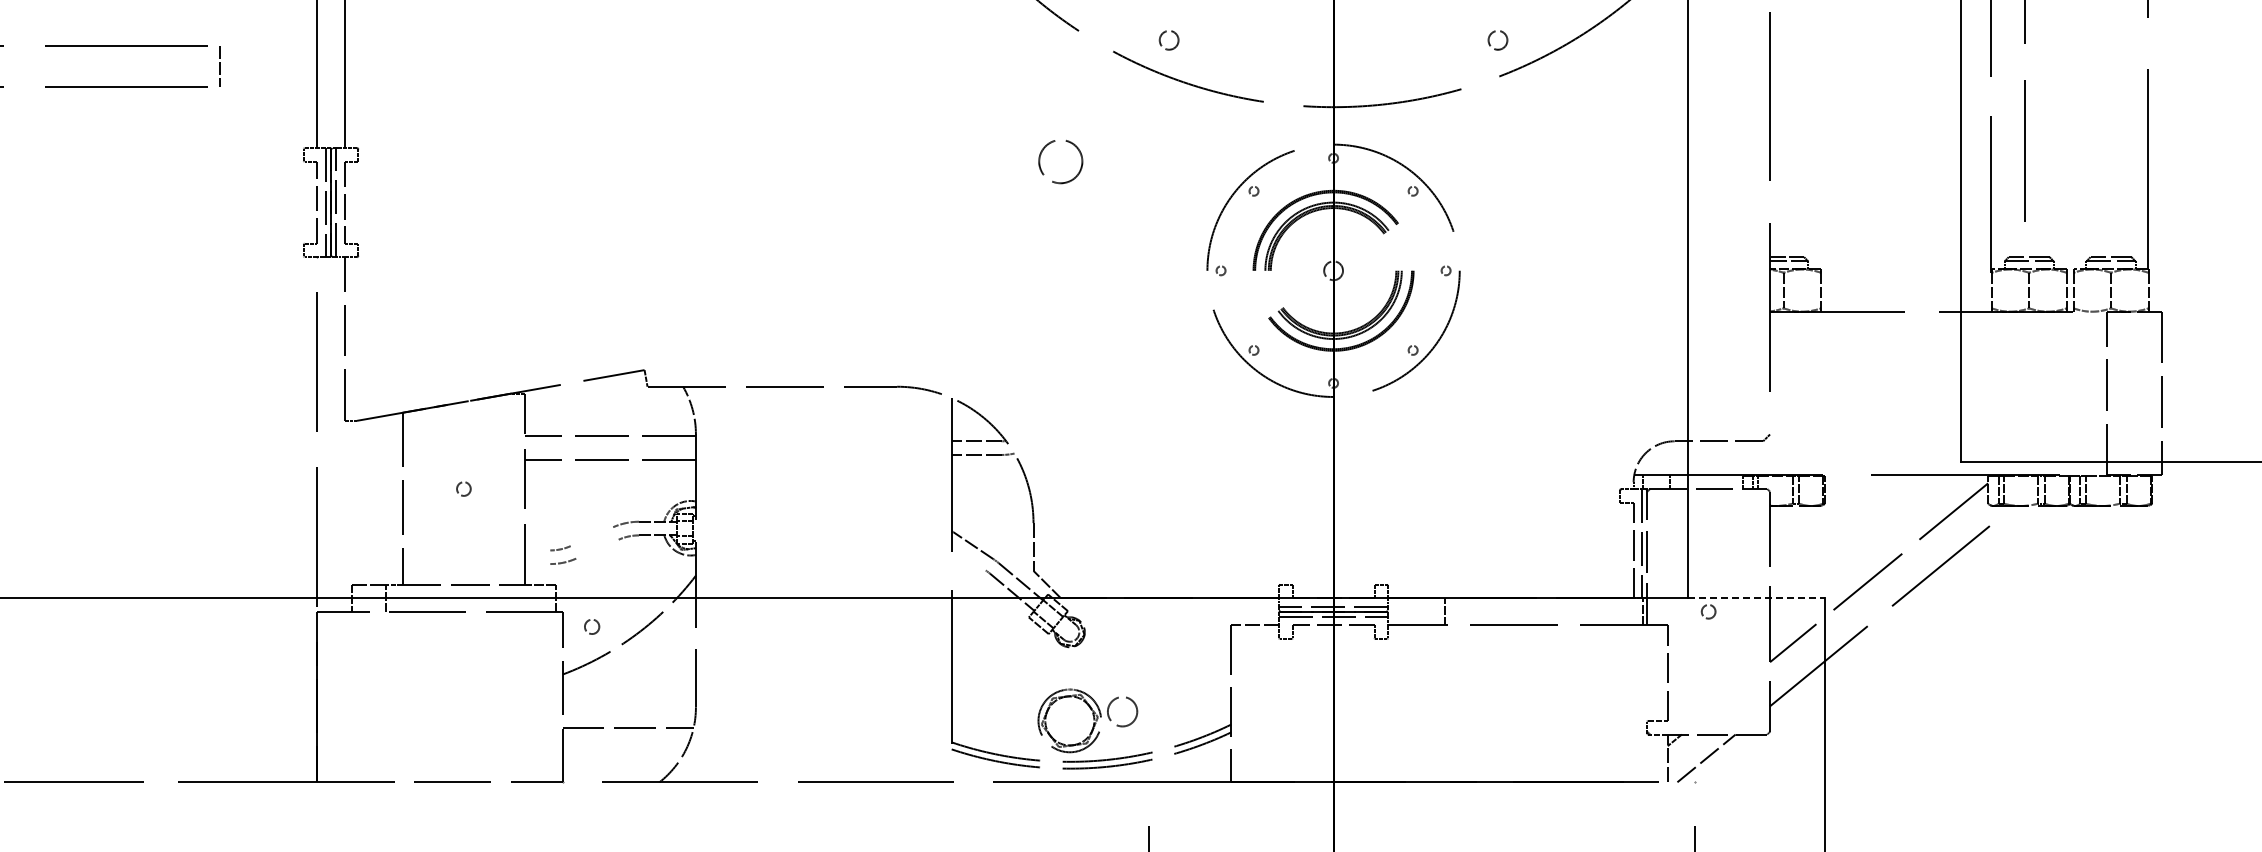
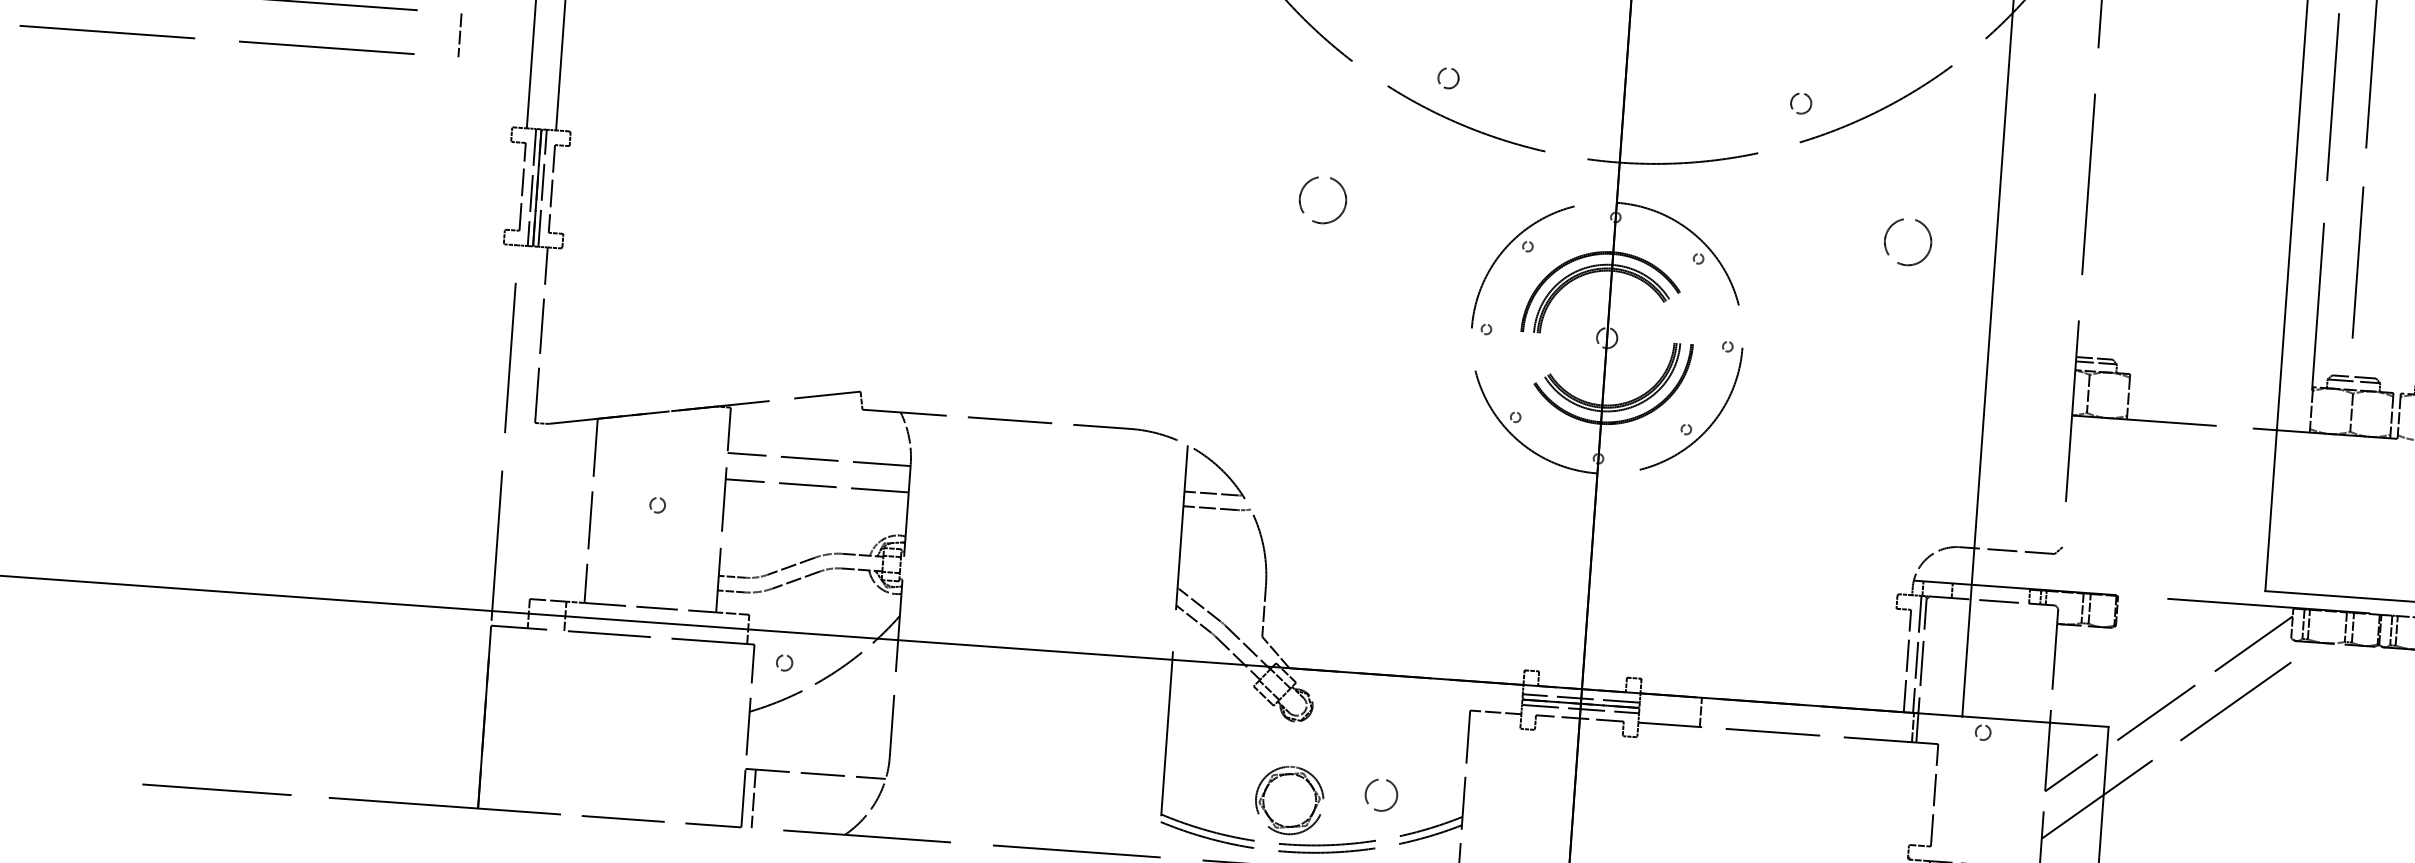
line: (219, 66) -> (459, 35), moved
circle: (1605, 162) -> (1907, 242), added
line: (591, 536) -> (790, 566), added
line: (597, 548) -> (796, 579), added
line: (537, 550) -> (731, 576), added
line: (968, 558) -> (1193, 618), added
line: (537, 564) -> (730, 591), added
line: (1756, 598) -> (2035, 722), dashed -> solid
circle: (1122, 711) -> (1381, 794), moved
line: (572, 754) -> (753, 798), added

